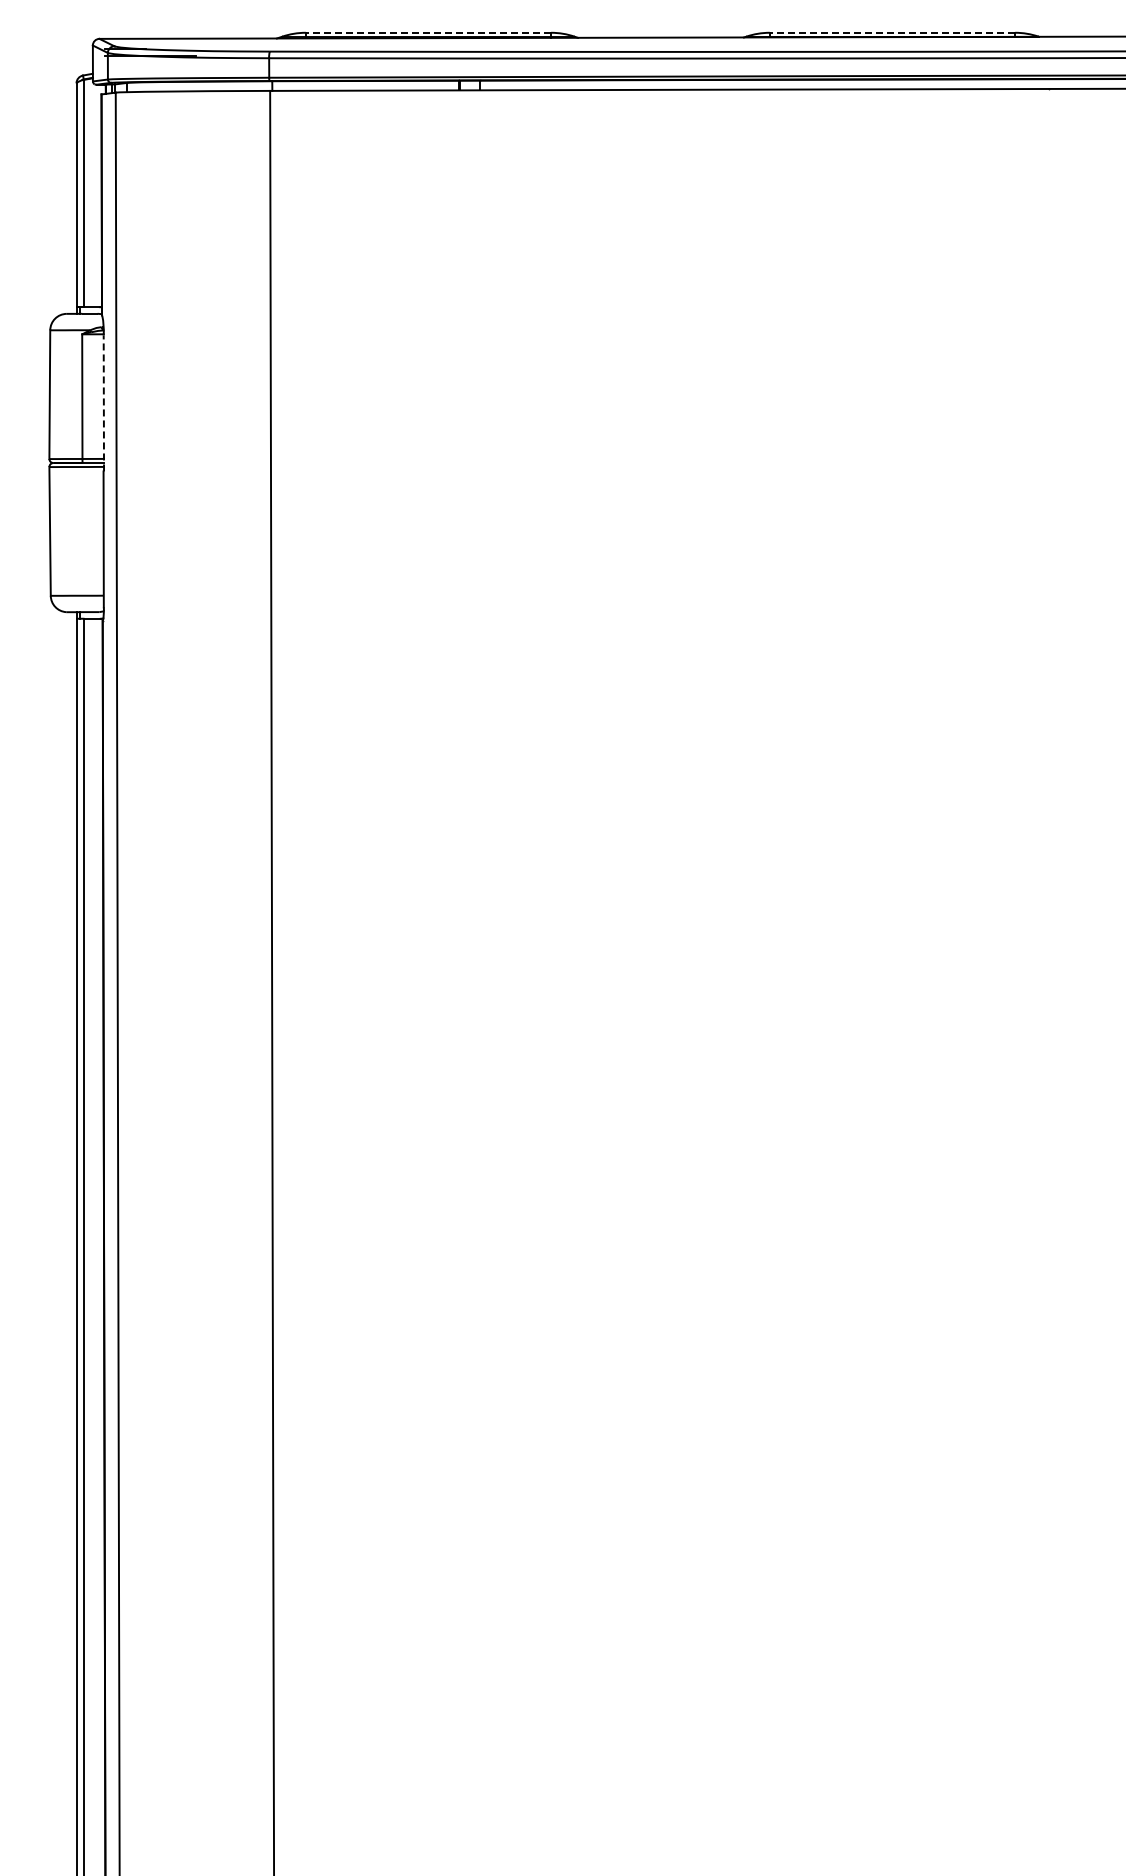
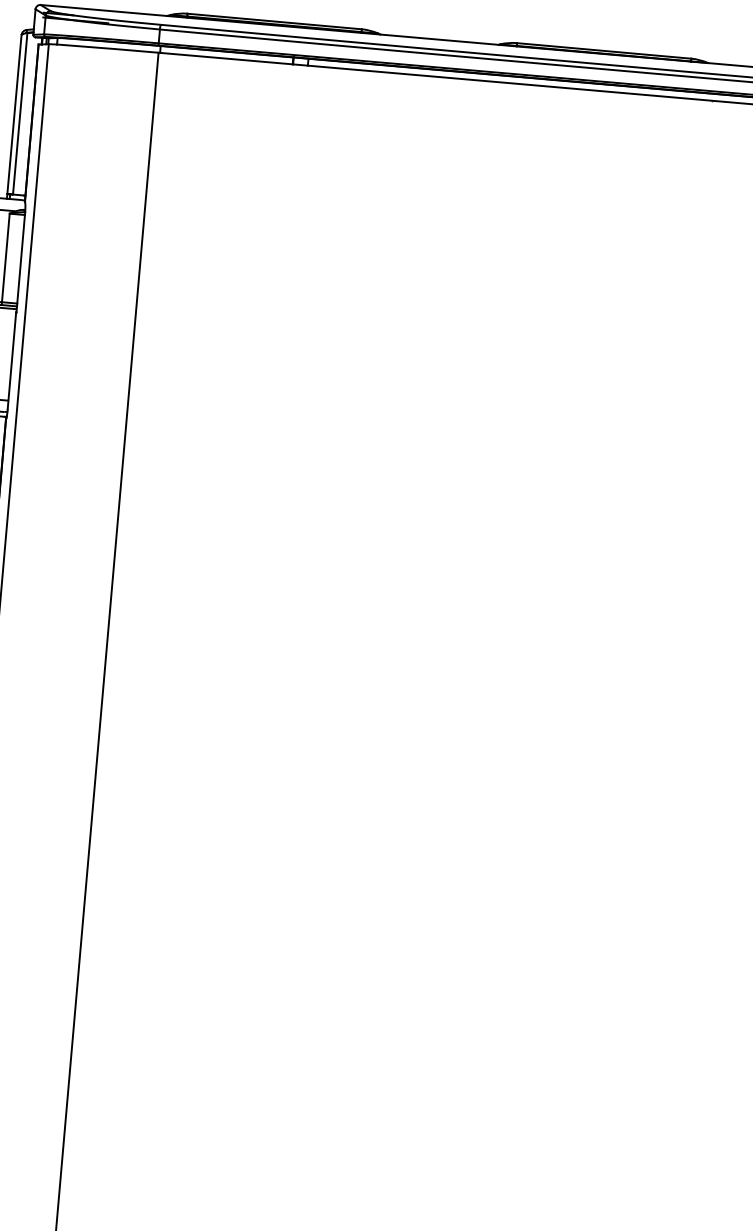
line: (428, 32) -> (274, 21), dashed -> solid
line: (892, 32) -> (604, 50), dashed -> solid
line: (103, 403) -> (20, 264), dashed -> solid

